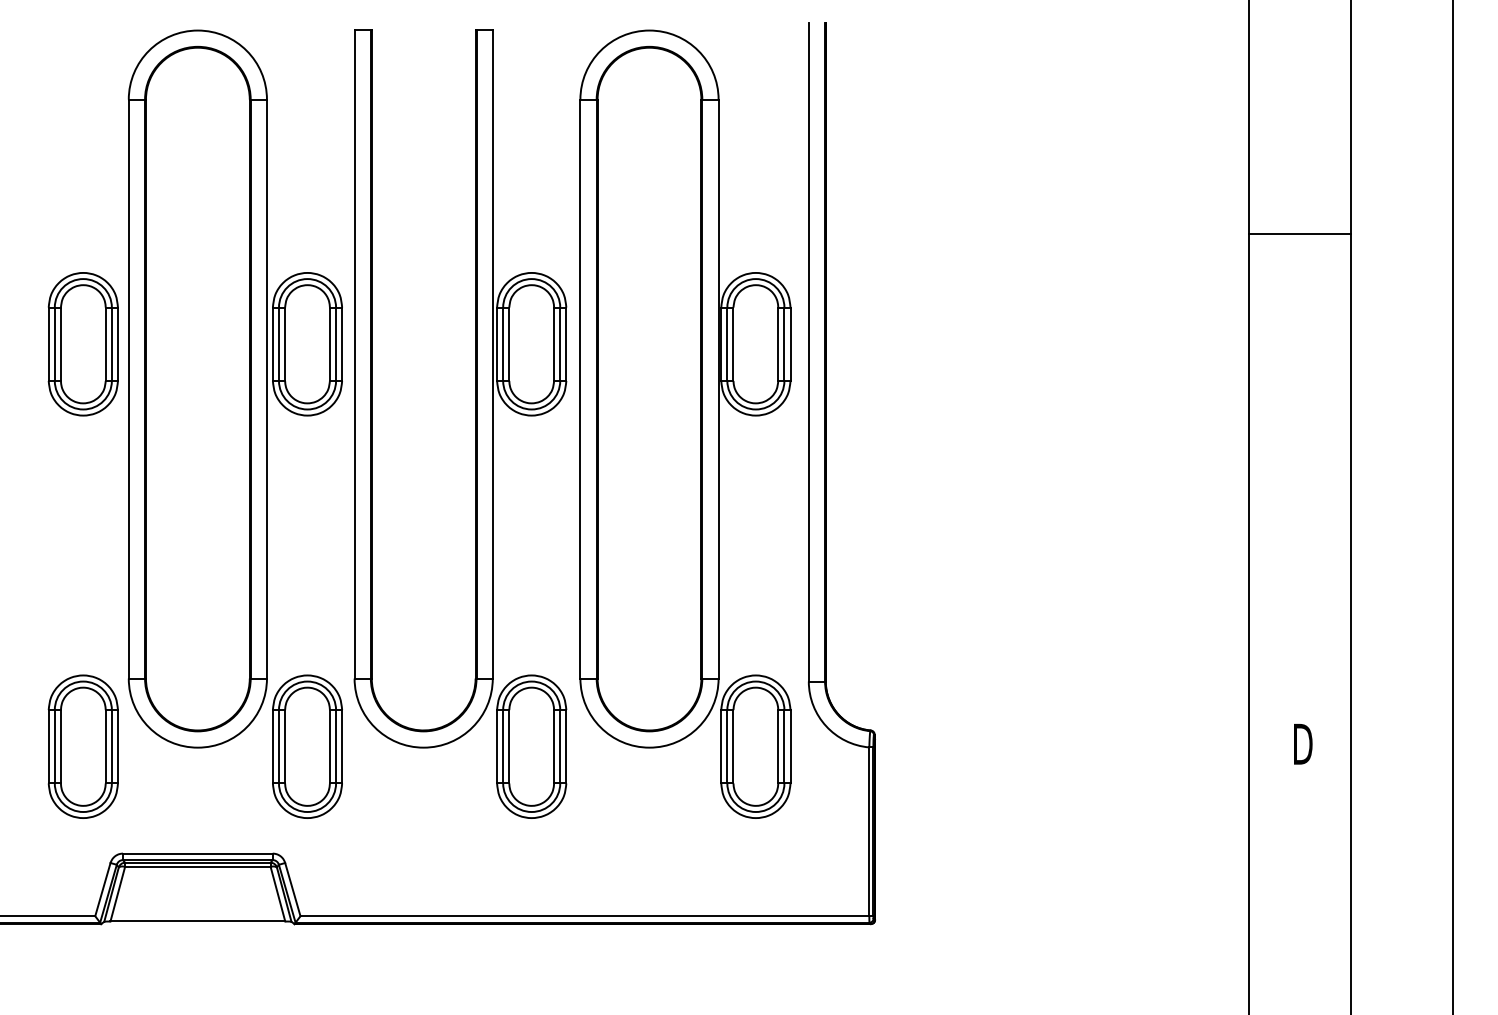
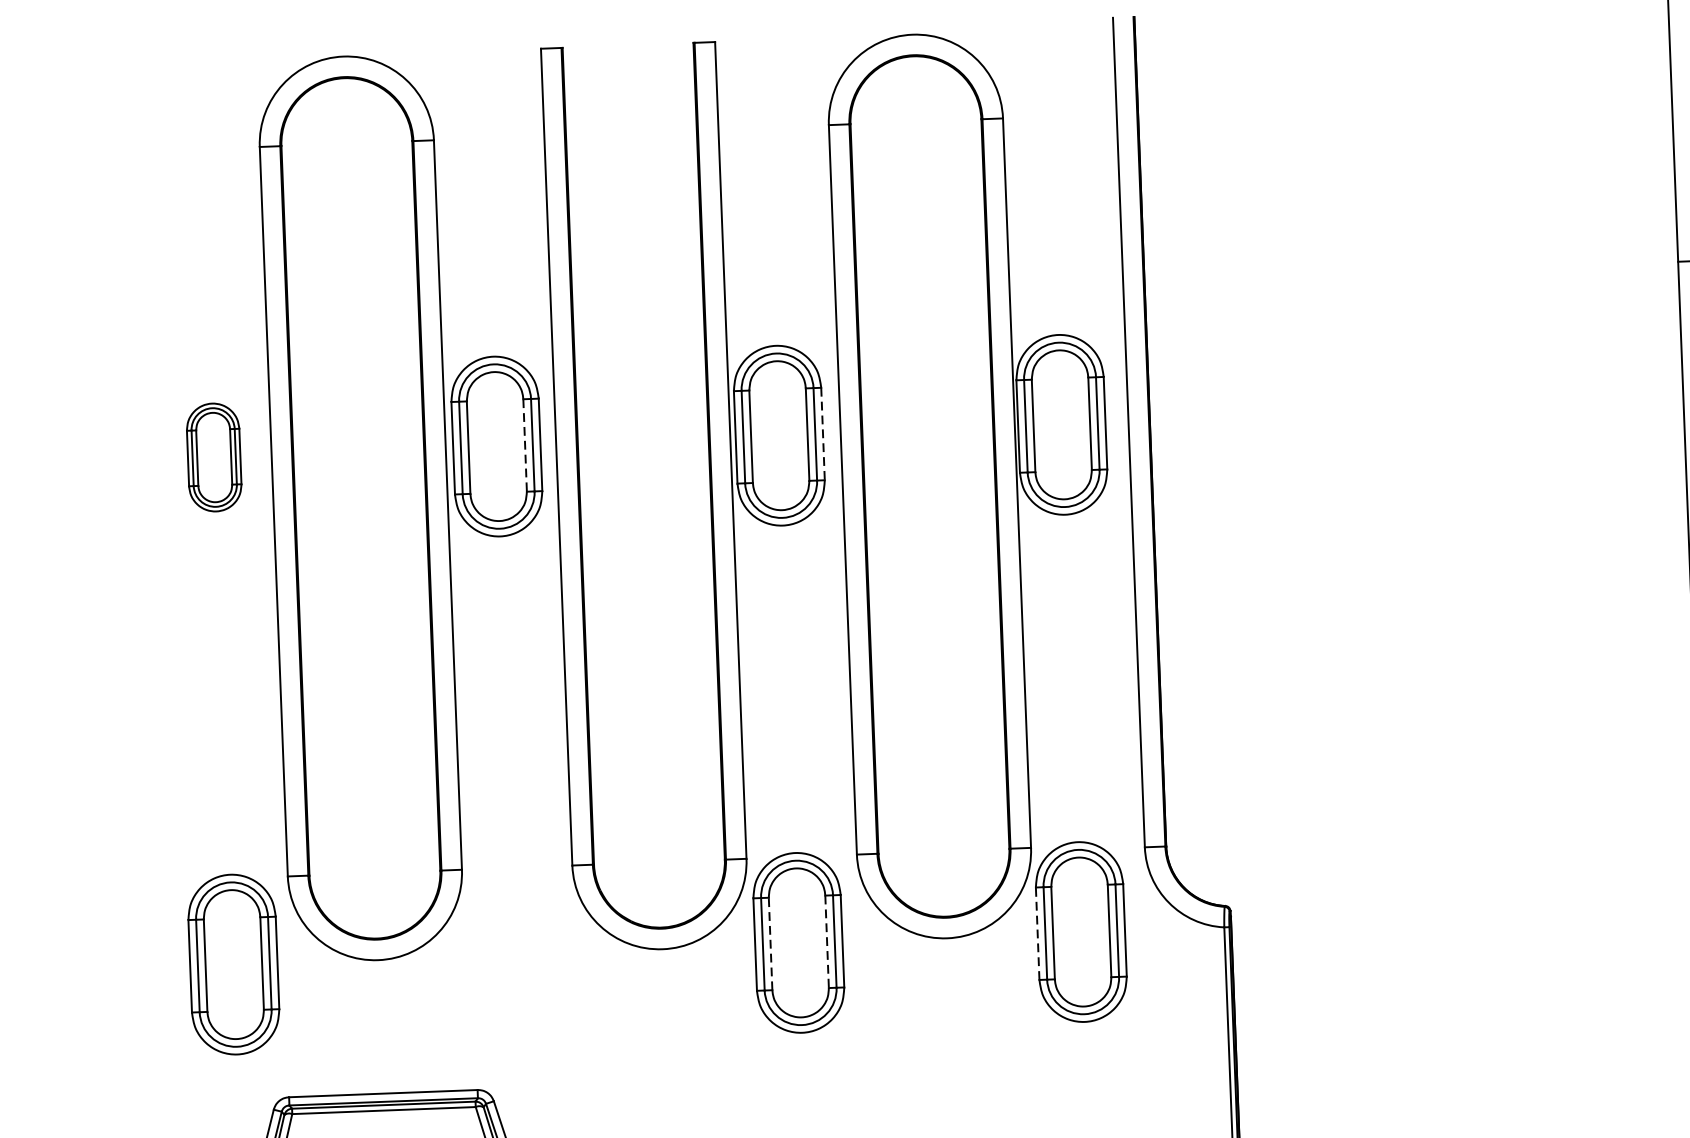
part: (82, 344) -> (213, 457), size x0.6
line: (329, 344) -> (524, 445), solid -> dashed
line: (566, 344) -> (823, 434), solid -> dashed
part: (307, 746) -> (516, 953), removed
line: (509, 746) -> (770, 943), solid -> dashed
line: (554, 746) -> (827, 941), solid -> dashed
line: (721, 746) -> (1037, 933), solid -> dashed

